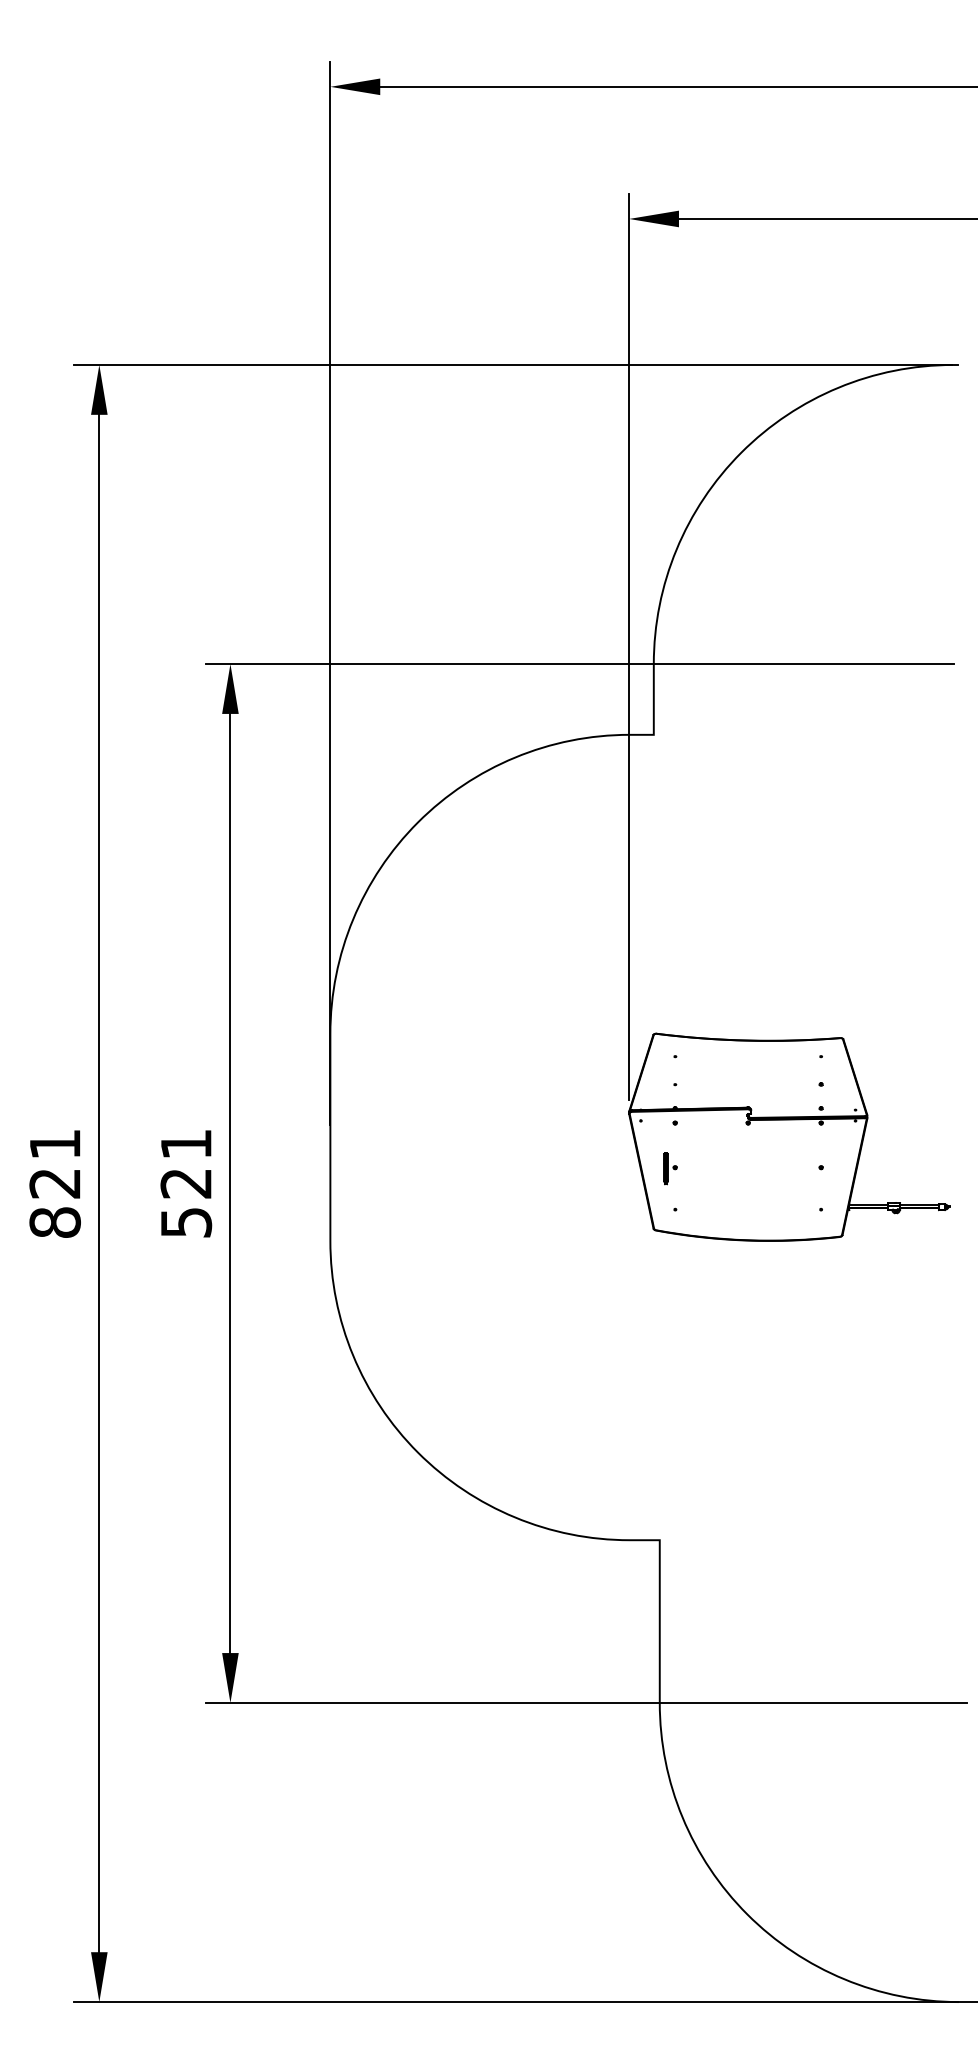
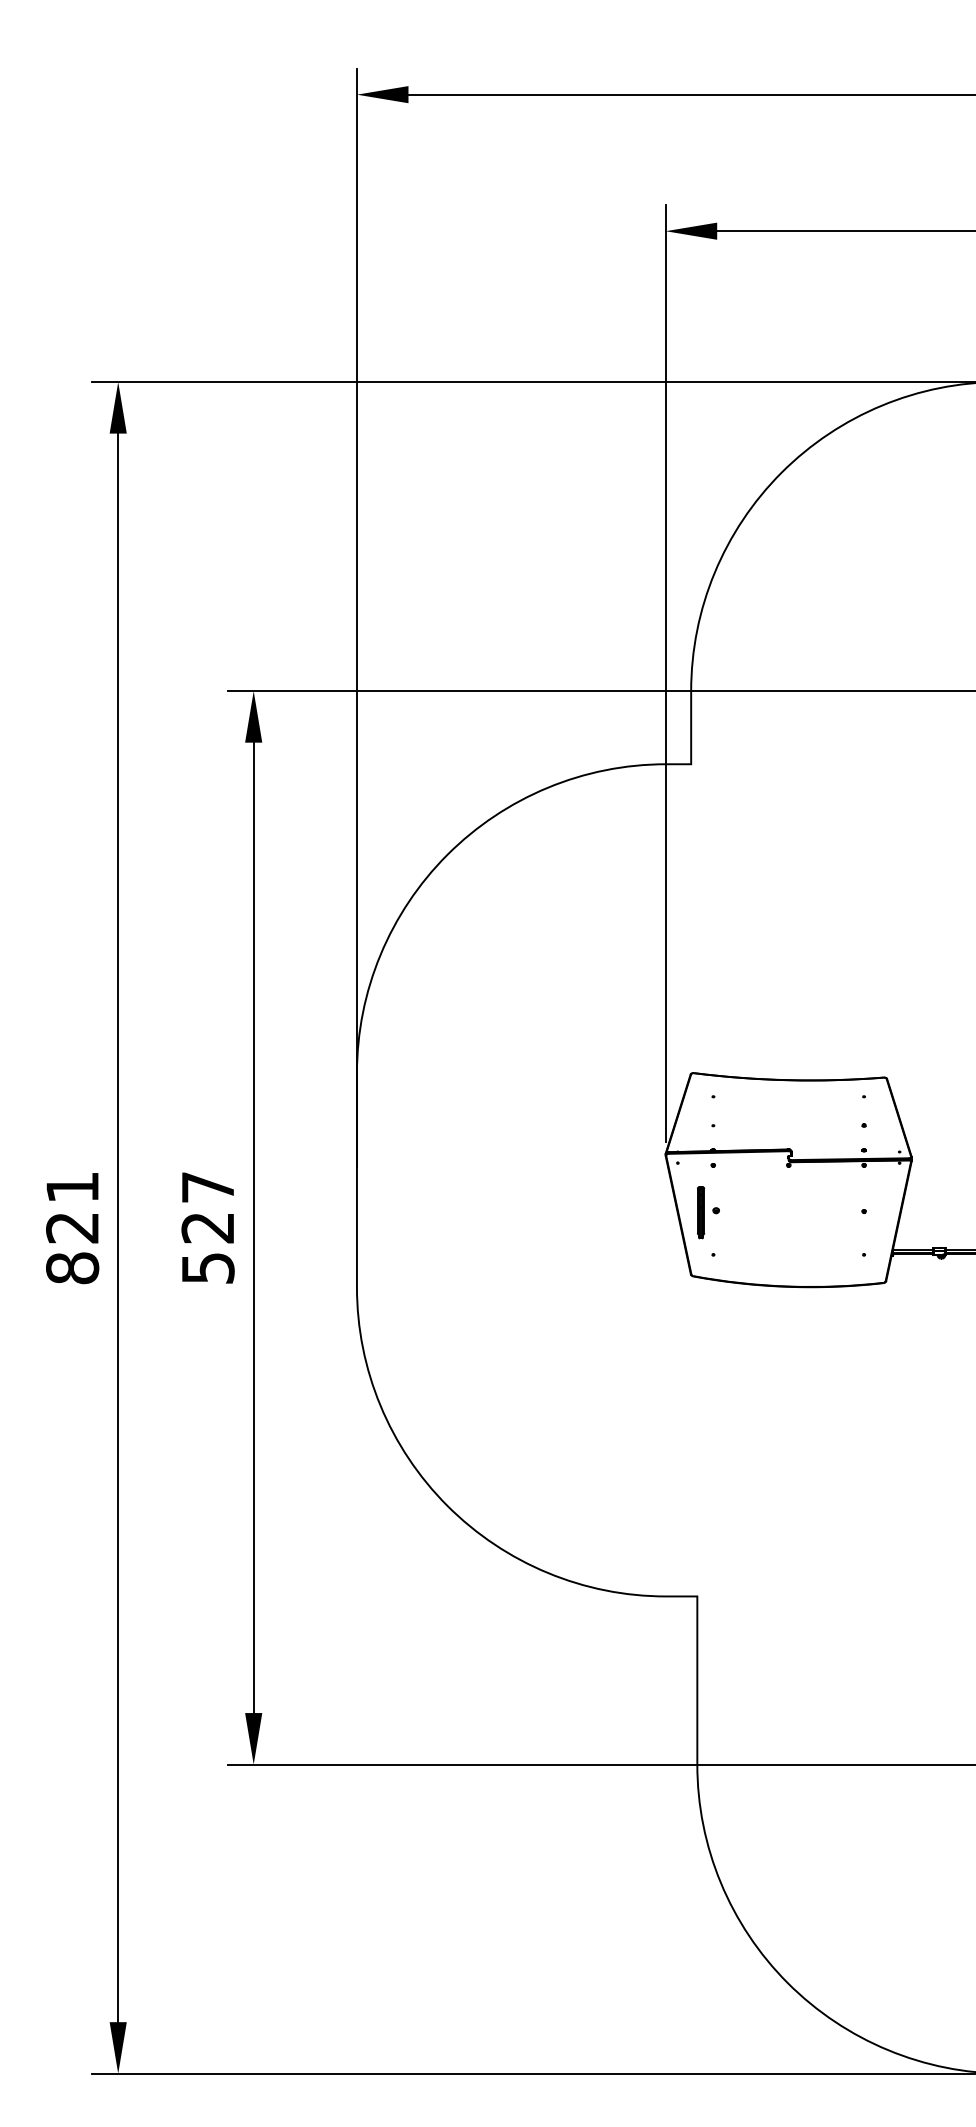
text: (186, 1144) -> (208, 1187), 521 -> 527
part: (670, 1168) -> (708, 1212), size x1.6

